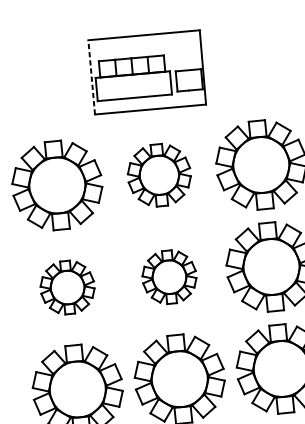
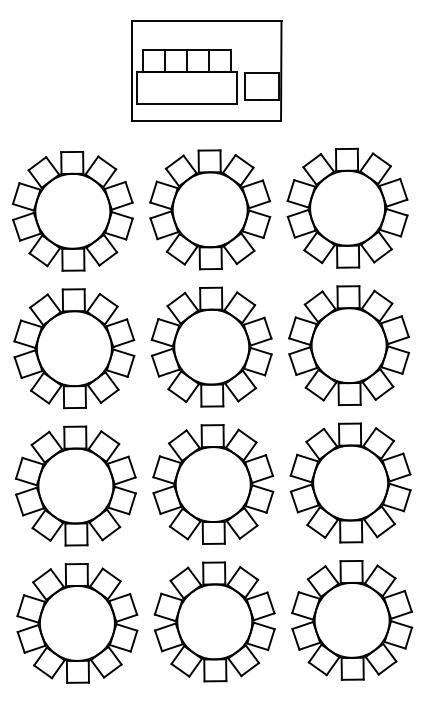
line: (91, 77) -> (131, 71), dashed -> solid
part: (159, 175) -> (210, 209), size x1.43
part: (169, 276) -> (211, 346), size x1.67
part: (67, 287) -> (74, 348), size x1.67

